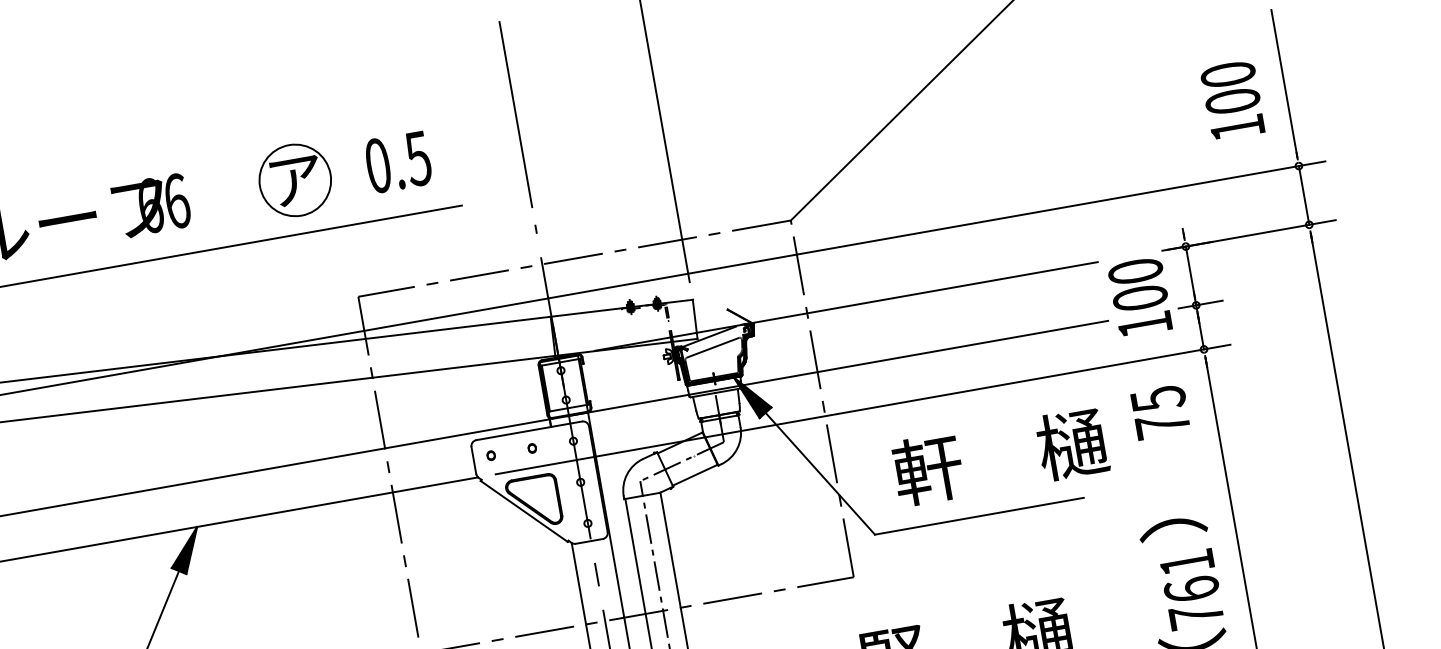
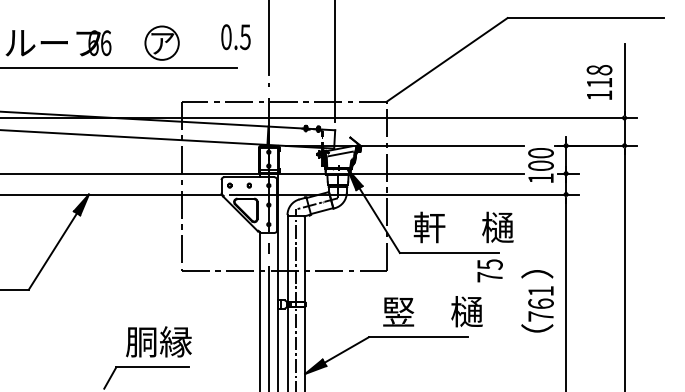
text: (1230, 87) -> (599, 76), 100 -> 118
text: (397, 163) -> (235, 37), moved
text: (1159, 411) -> (489, 270), moved

